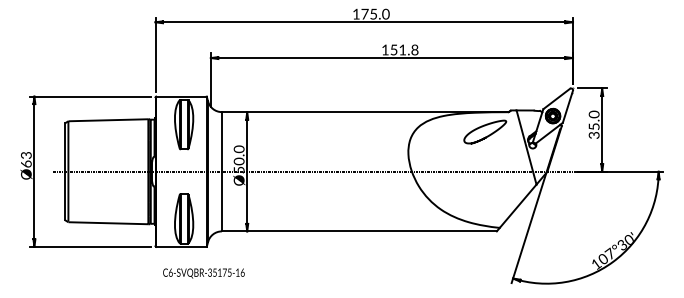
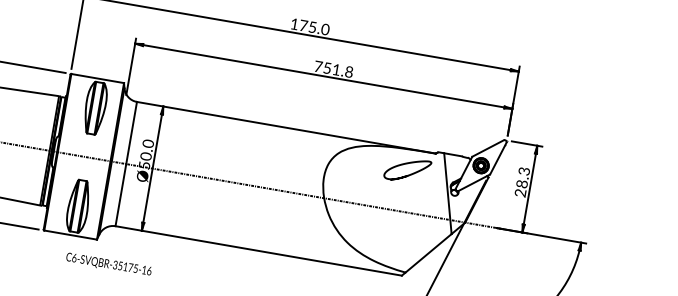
text: (384, 49) -> (317, 66), 151.8 -> 751.8
text: (593, 124) -> (521, 181), 35.0 -> 28.3
text: (203, 273) -> (108, 264), moved

